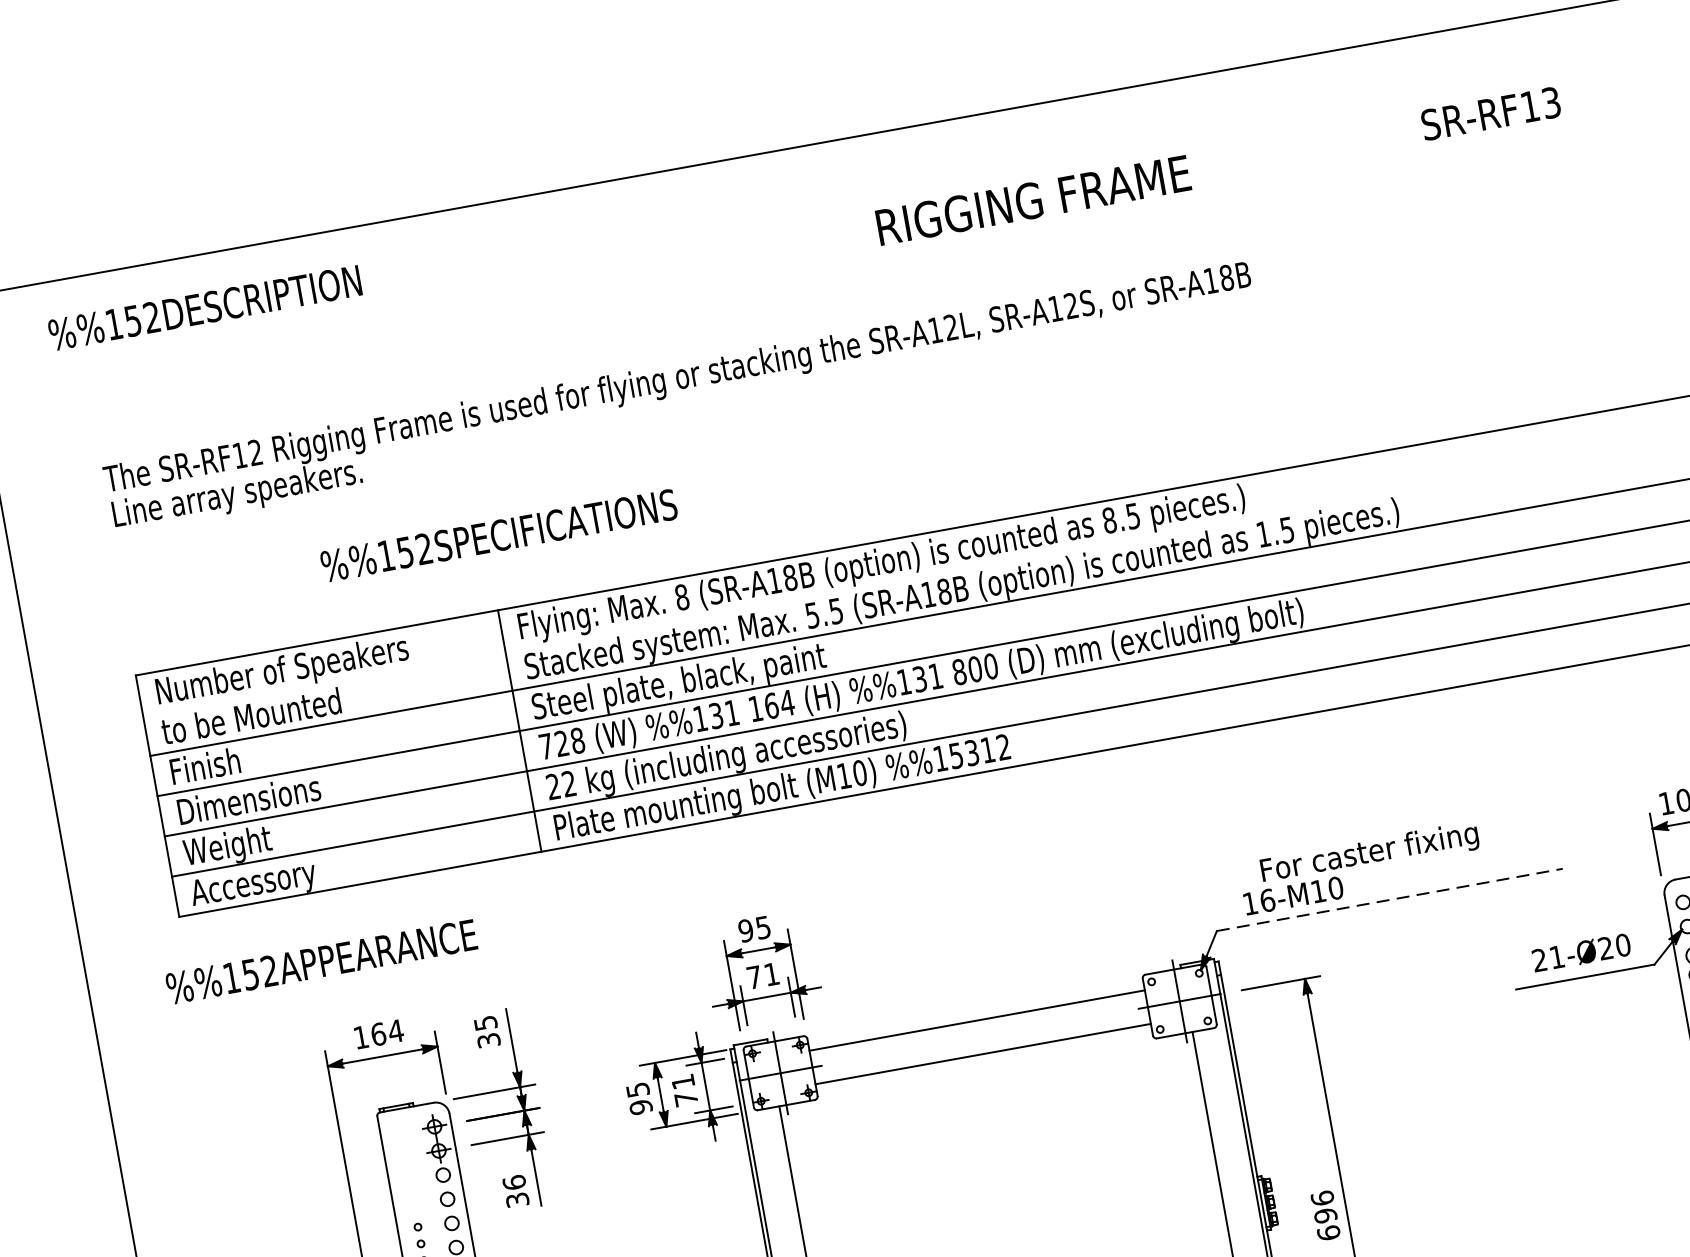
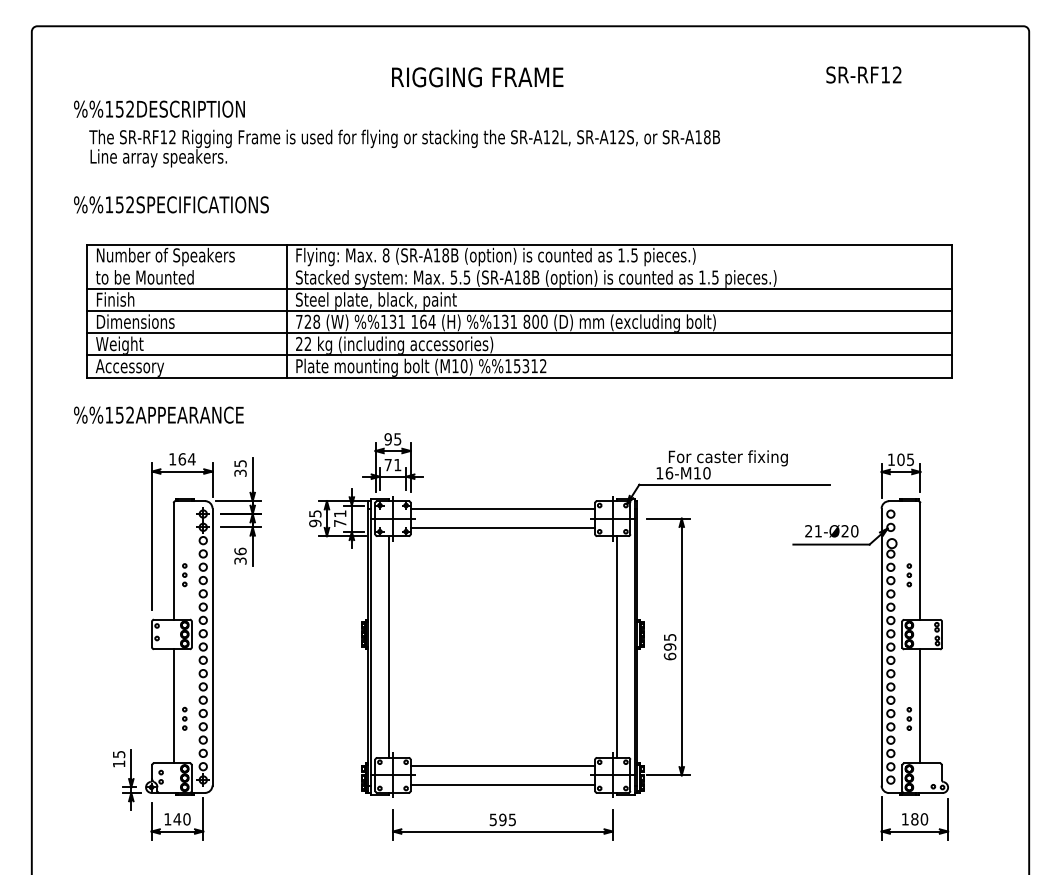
text: (1551, 101) -> (897, 74), SR-RF13 -> SR-RF12
text: (1033, 200) -> (477, 77), moved
text: (204, 306) -> (159, 108), moved
text: (1109, 520) -> (621, 255), 8.5 -> 1.5
text: (499, 534) -> (171, 204), moved
line: (1391, 899) -> (735, 484), dashed -> solid
text: (1321, 1198) -> (669, 637), 696 -> 695

